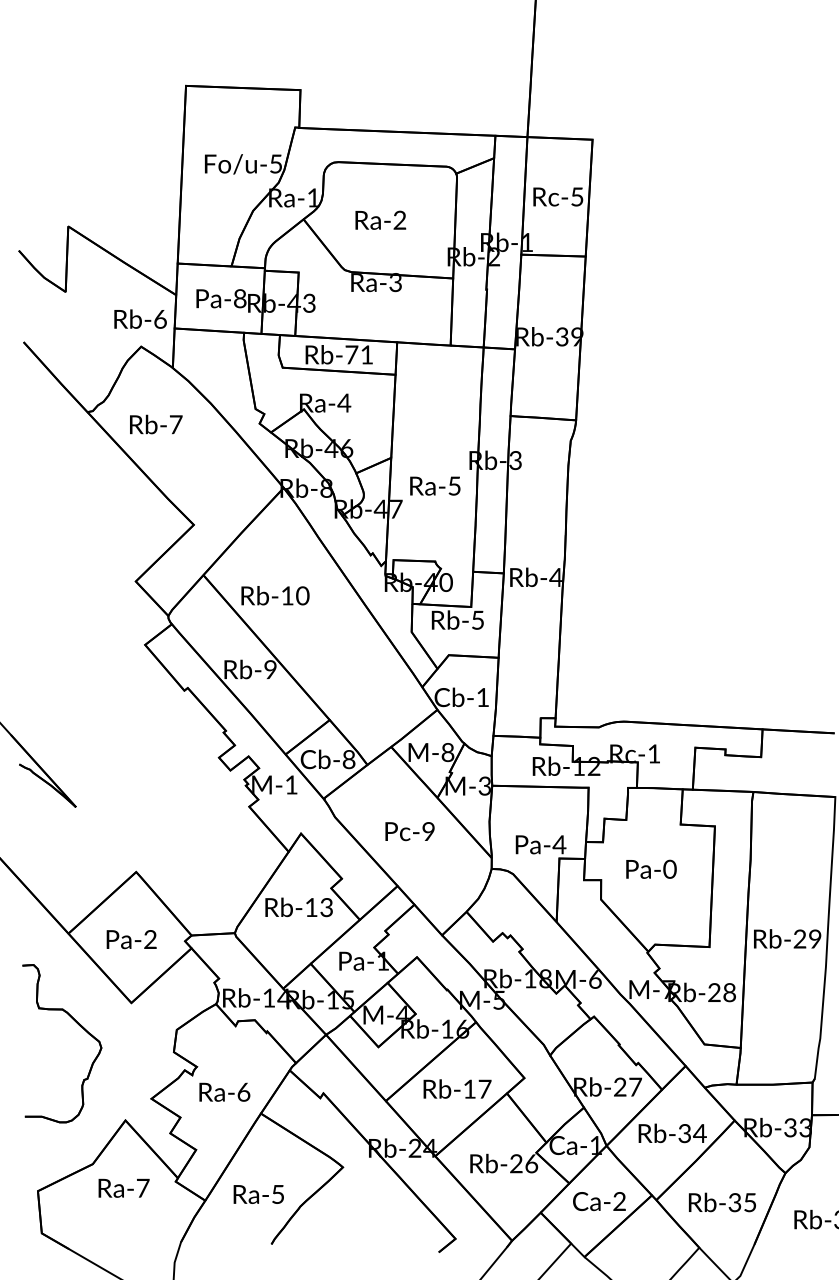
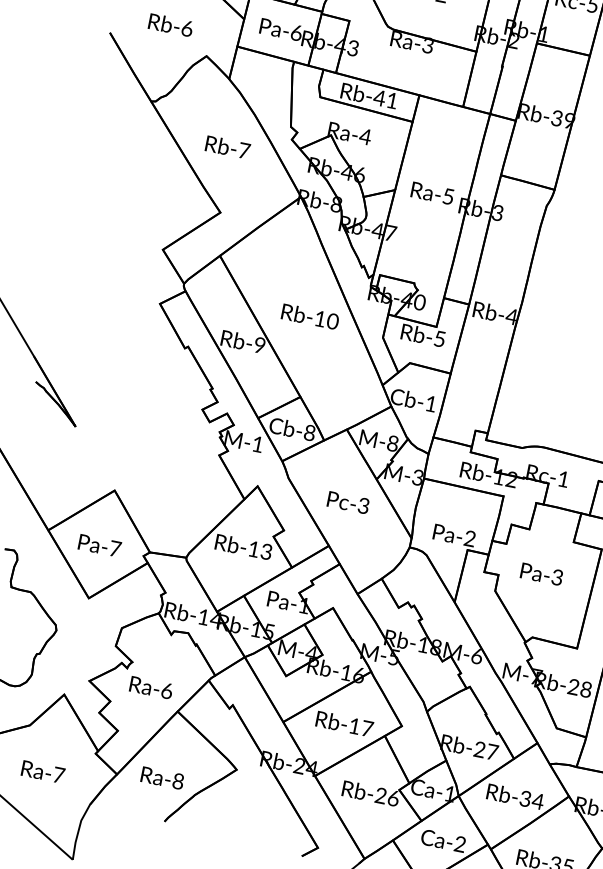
text: (240, 298) -> (296, 32), Pa-8 -> Pa-6
text: (140, 318) -> (170, 24), moved
text: (351, 354) -> (379, 97), Rb-71 -> Rb-41
text: (156, 424) -> (228, 147), moved
text: (435, 485) -> (432, 192), moved
text: (275, 595) -> (310, 316), moved
text: (428, 831) -> (363, 505), Pc-9 -> Pc-3
text: (559, 844) -> (469, 538), Pa-4 -> Pa-2
text: (669, 869) -> (556, 577), Pa-0 -> Pa-3
text: (150, 939) -> (115, 548), Pa-2 -> Pa-7
text: (123, 1187) -> (42, 771), moved
text: (277, 1193) -> (178, 780), Ra-5 -> Ra-8

